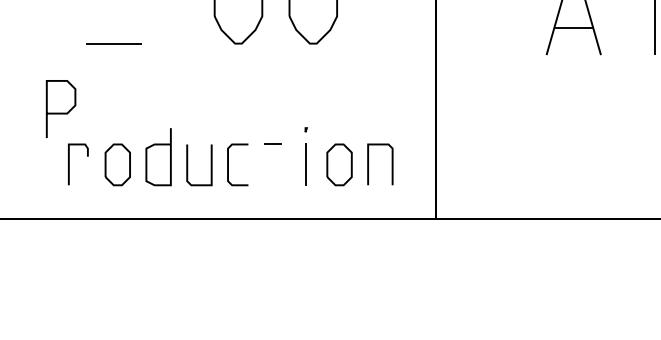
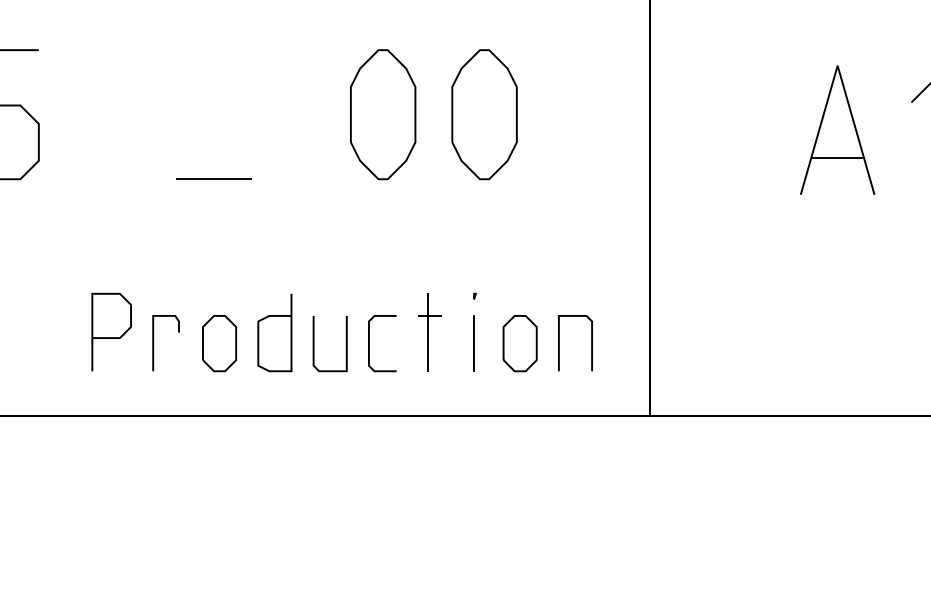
curve: (60, 113) -> (111, 337), moved
line: (271, 156) -> (427, 332), added

